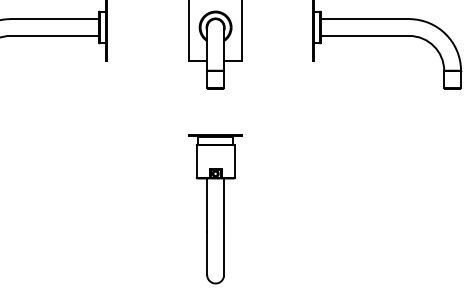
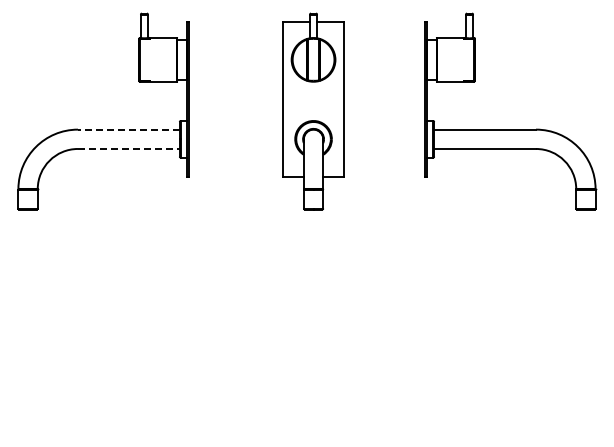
line: (54, 19) -> (128, 129), solid -> dashed
line: (54, 35) -> (128, 148), solid -> dashed
part: (215, 209) -> (313, 348), removed

